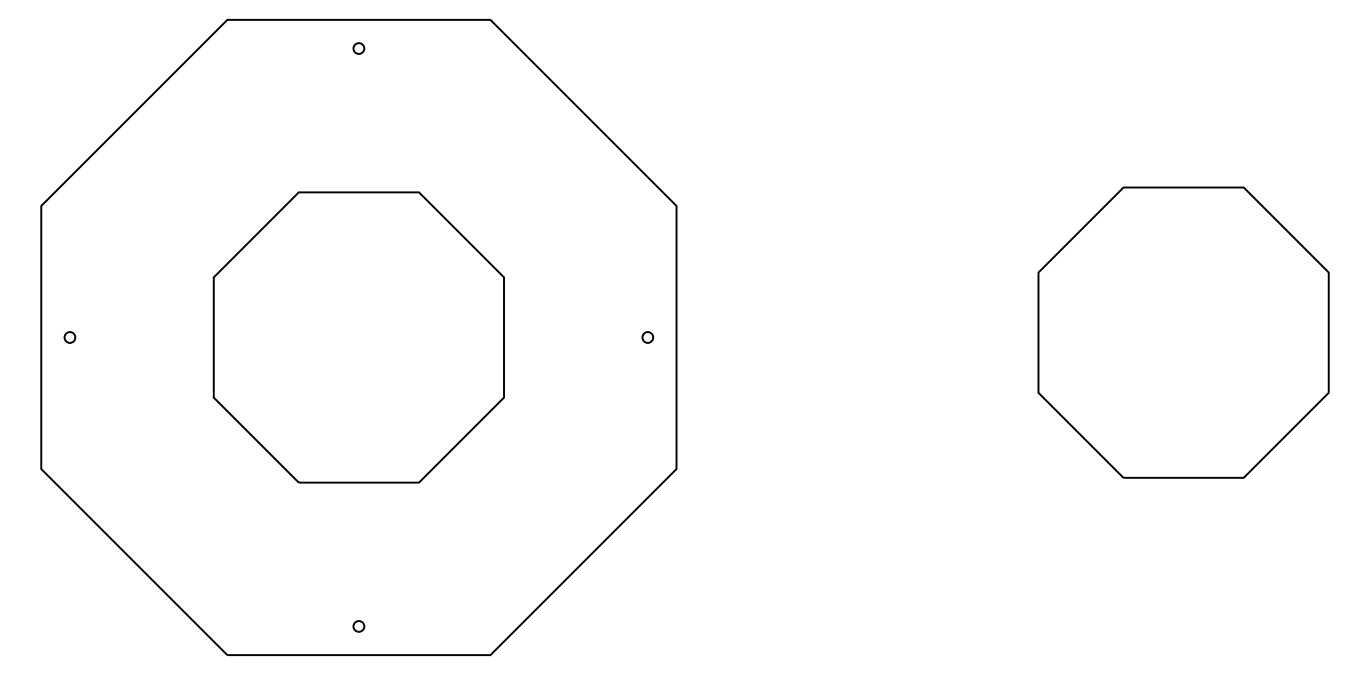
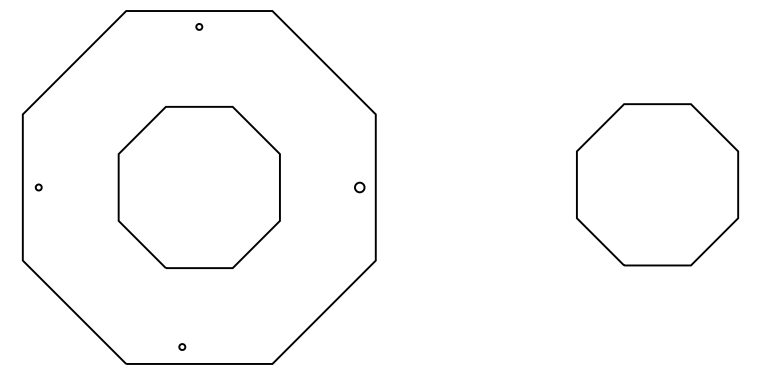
part: (647, 337) -> (359, 187), size x1.6
part: (359, 625) -> (182, 346), moved

